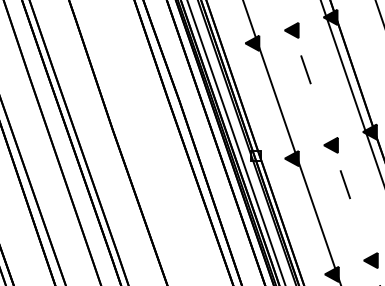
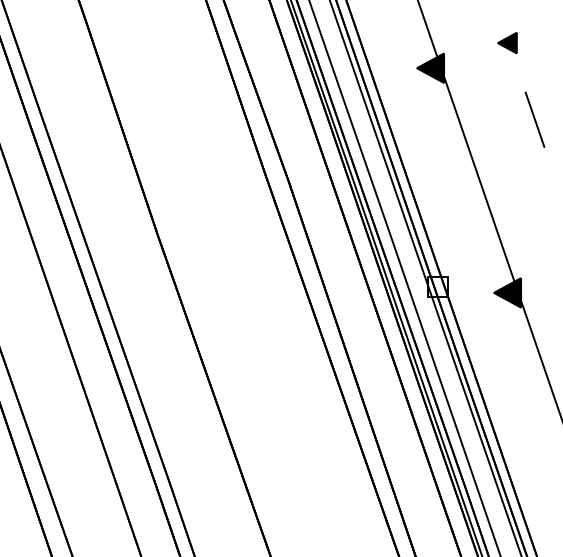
part: (291, 30) -> (506, 43), size x0.7

